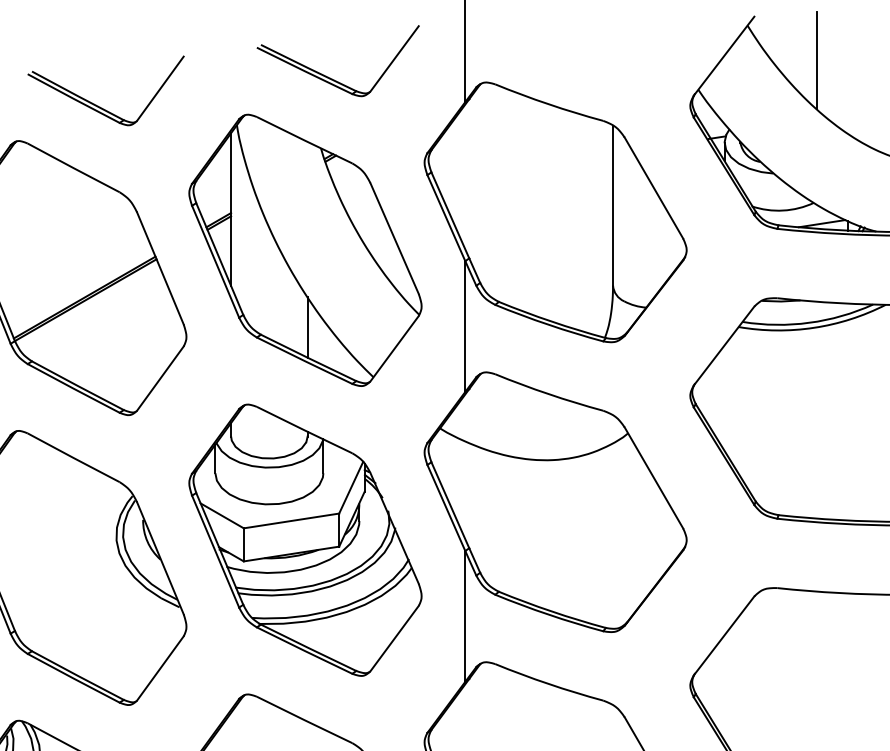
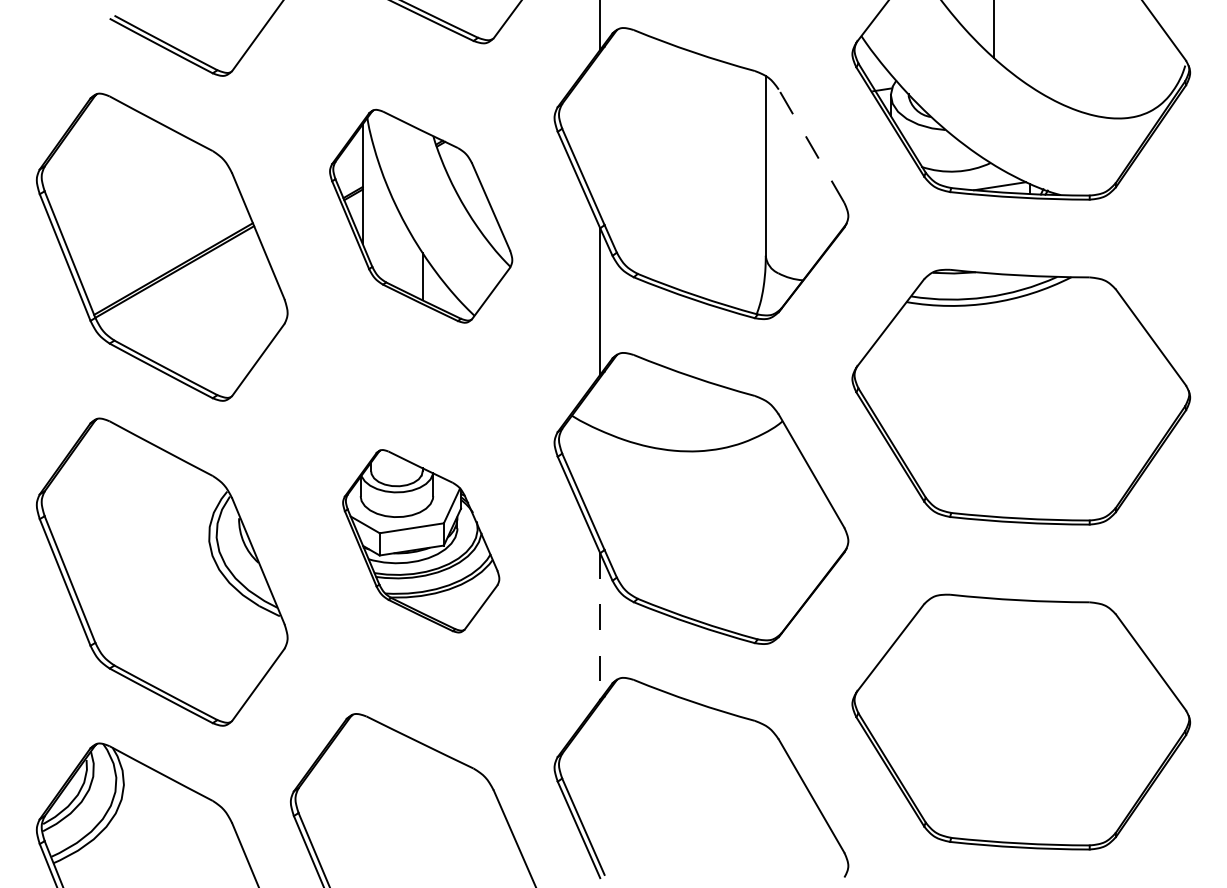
line: (653, 187) -> (811, 145), solid -> dashed
part: (305, 250) -> (421, 216), size x0.7
part: (305, 540) -> (421, 541), size x0.6
line: (465, 616) -> (600, 626), solid -> dashed

